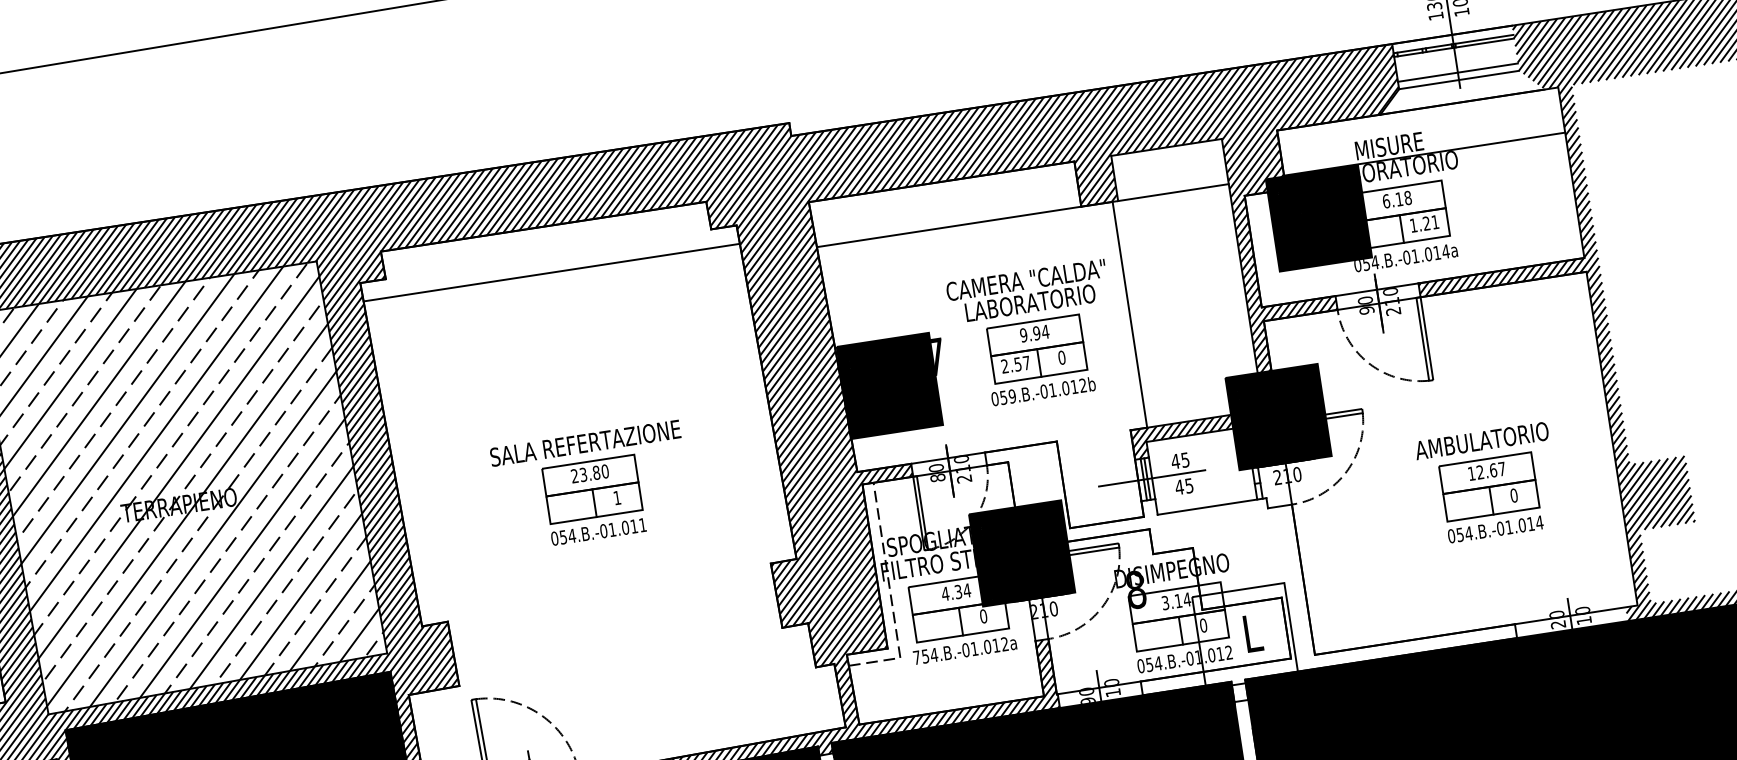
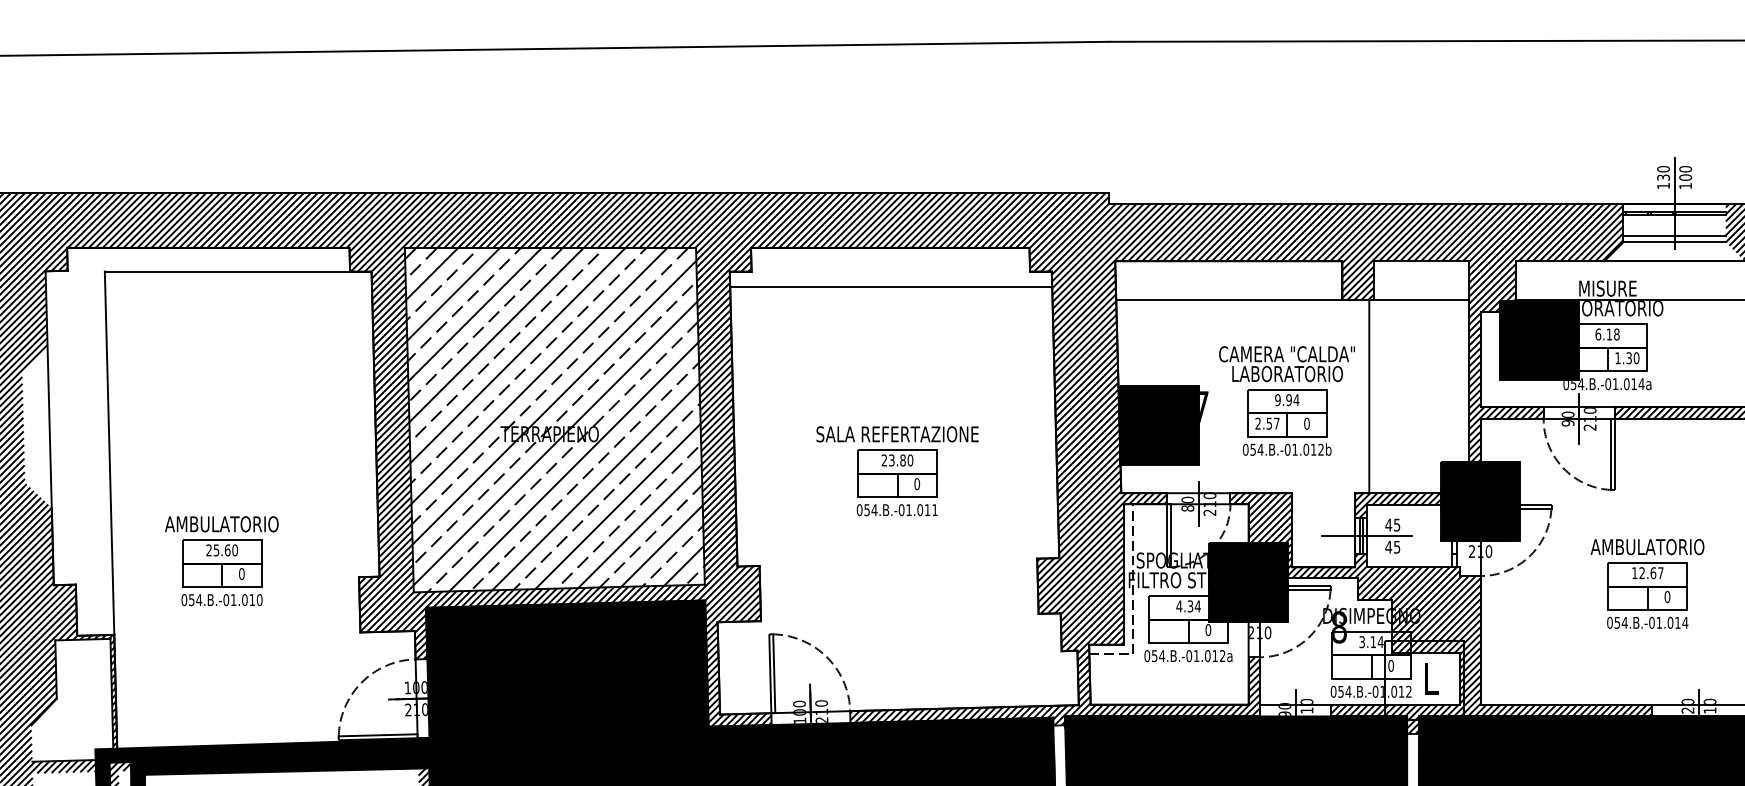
text: (1430, 223) -> (1632, 358), 1.21 -> 1.30
text: (1012, 396) -> (1260, 449), 059.B.-01.012b -> 054.B.-01.012b
text: (617, 498) -> (917, 484), 1 -> 0
hatch: (1251, 555) -> (1440, 613), added
text: (917, 658) -> (1147, 656), 754.B.-01.012a -> 054.B.-01.012a

